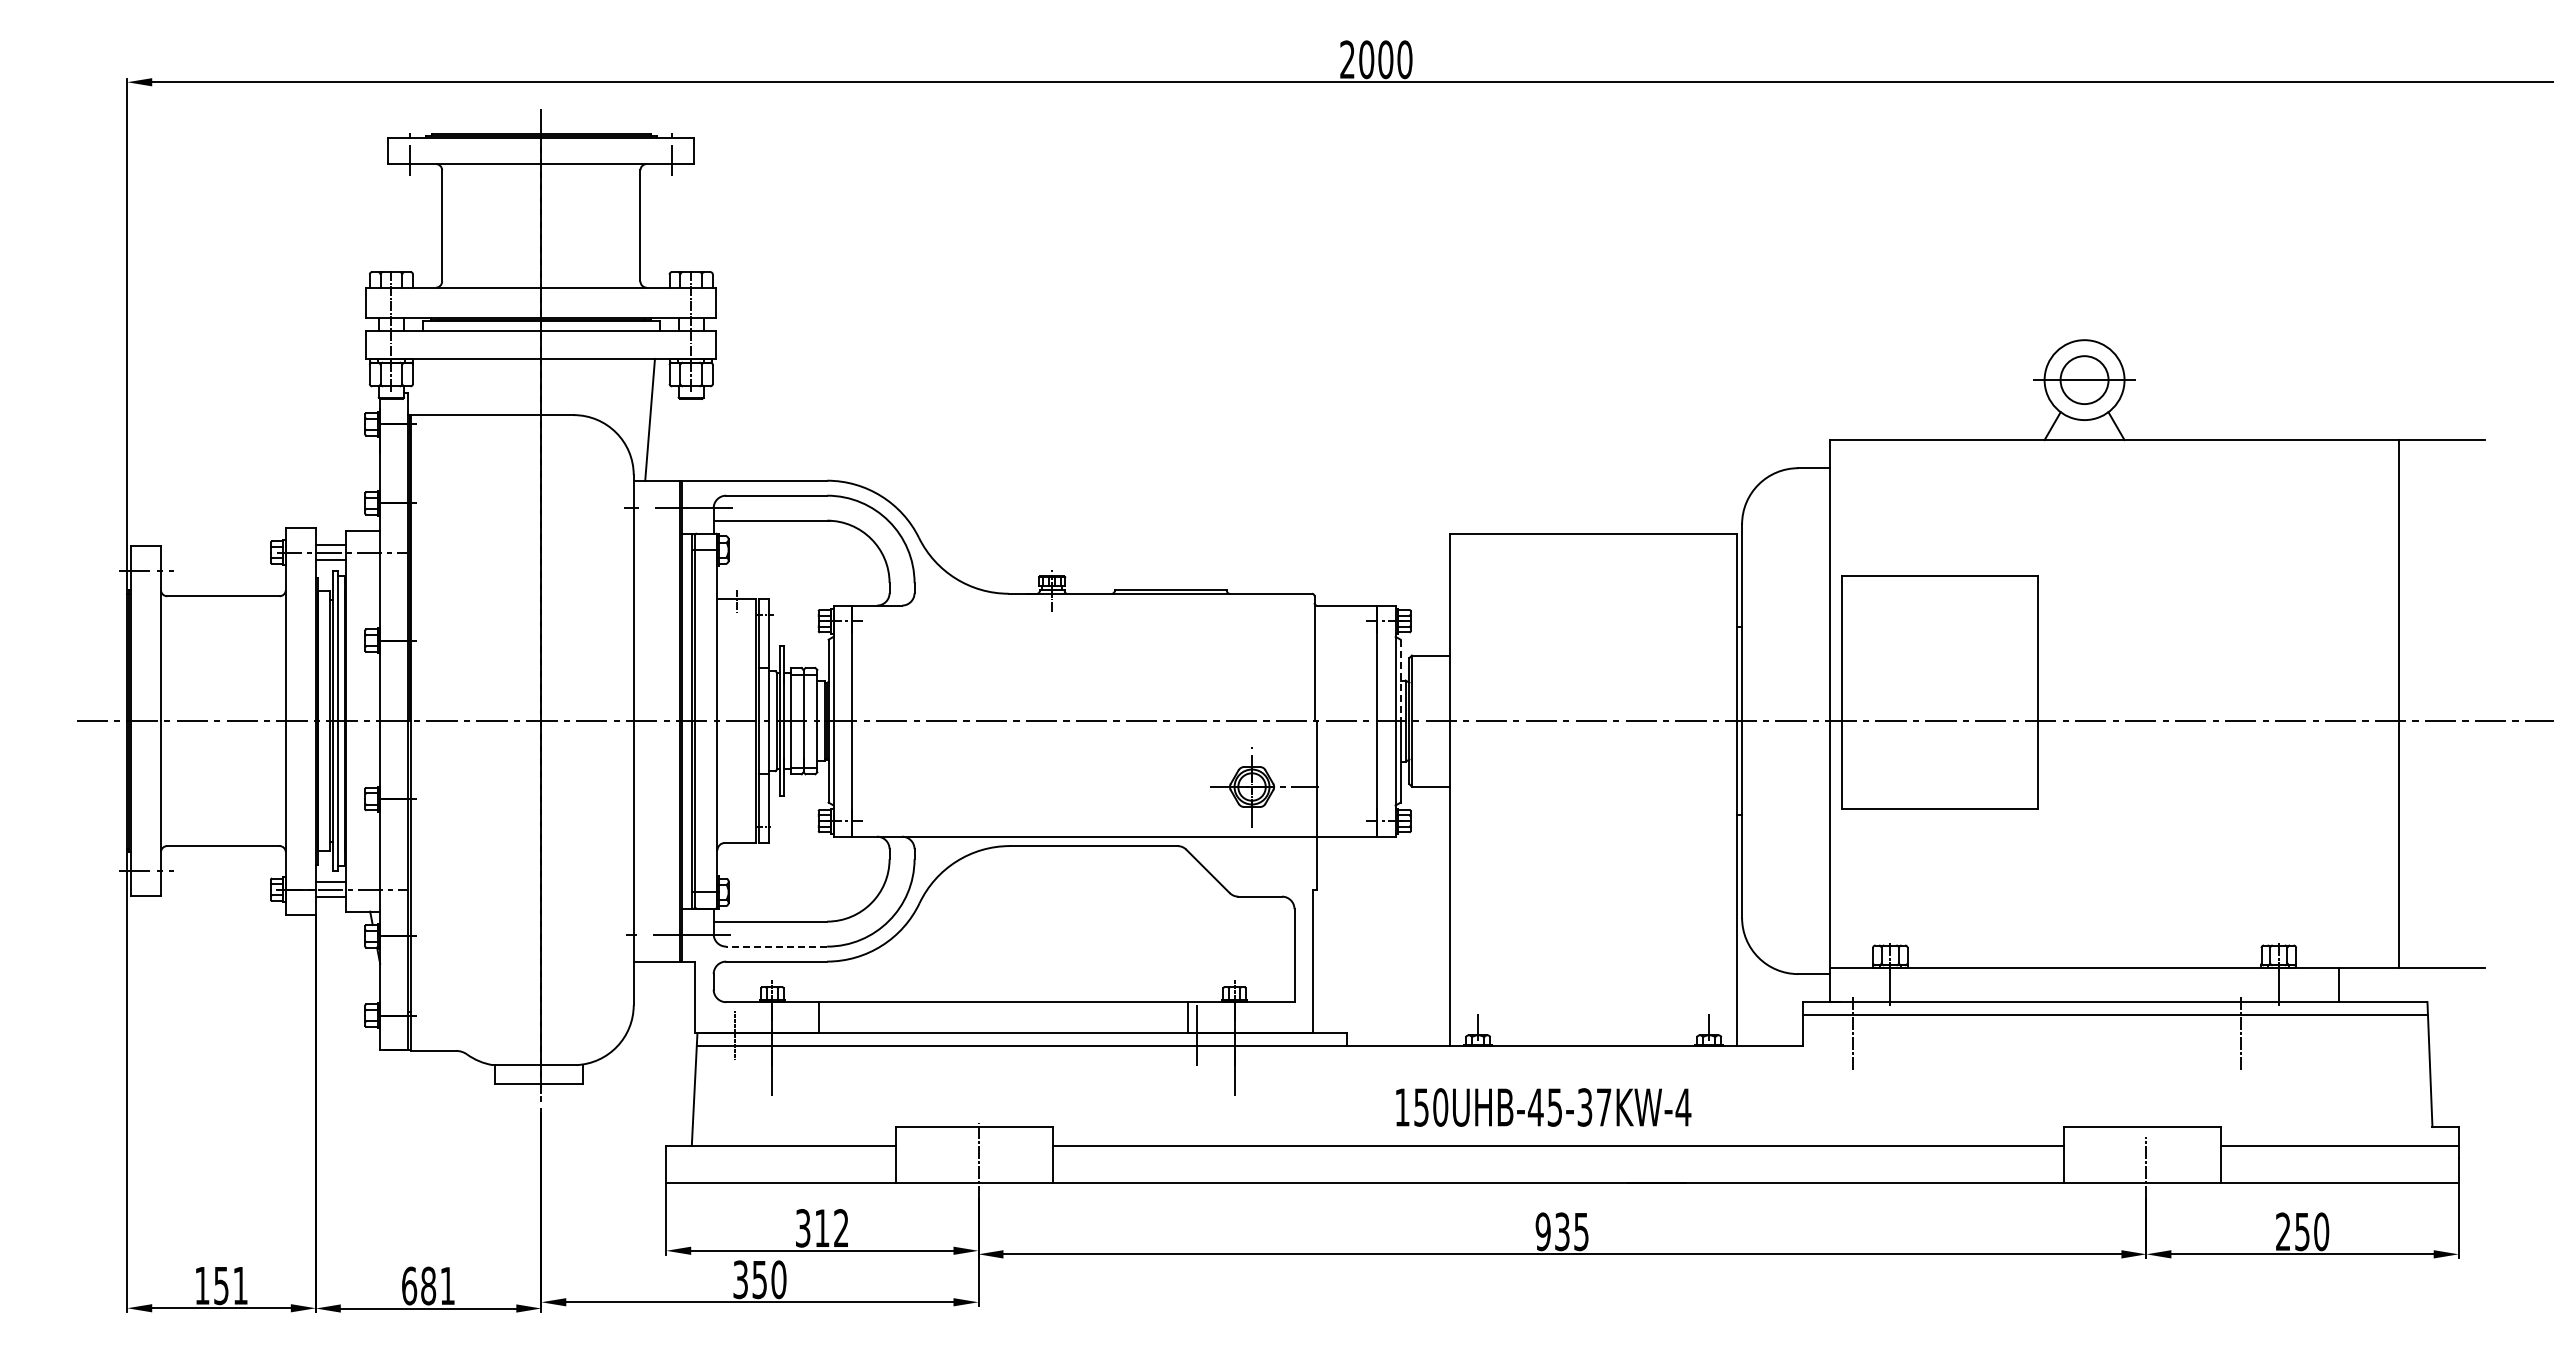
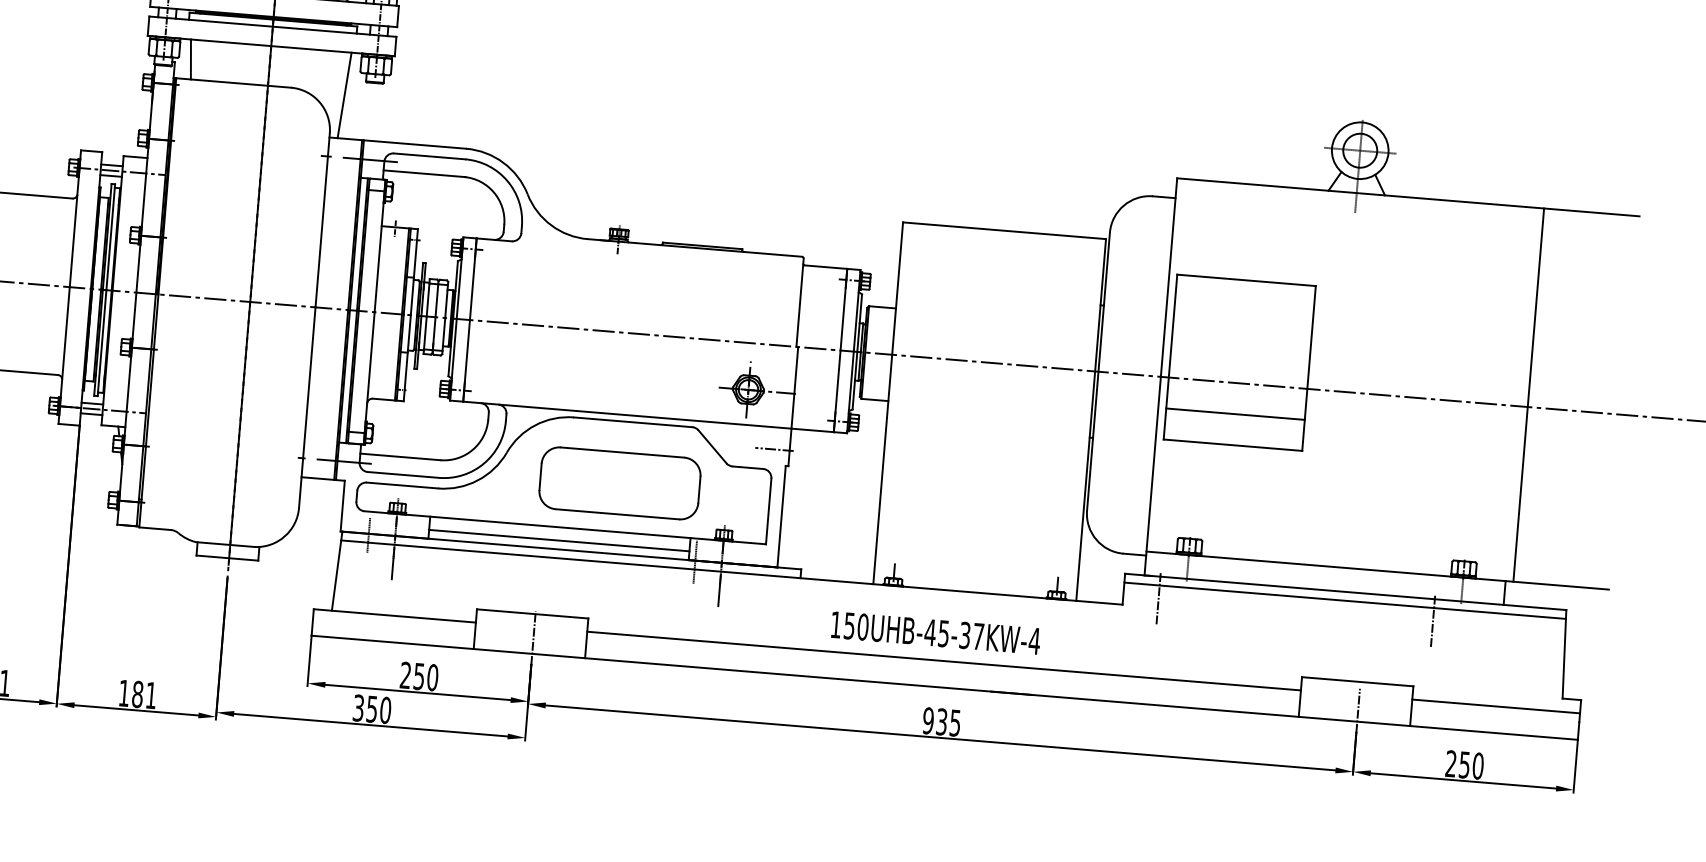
line: (429, 386) -> (190, 59), added
line: (1400, 680) -> (859, 323), dashed -> solid
line: (2398, 704) -> (1528, 395), moved
line: (1939, 765) -> (1235, 414), added
line: (1295, 867) -> (774, 449), added
part: (1081, 933) -> (619, 483), added
line: (776, 946) -> (403, 474), dashed -> solid
line: (1003, 1020) -> (559, 540), added
text: (821, 1228) -> (418, 676), 312 -> 250
text: (409, 1285) -> (124, 693), 681 -> 181

